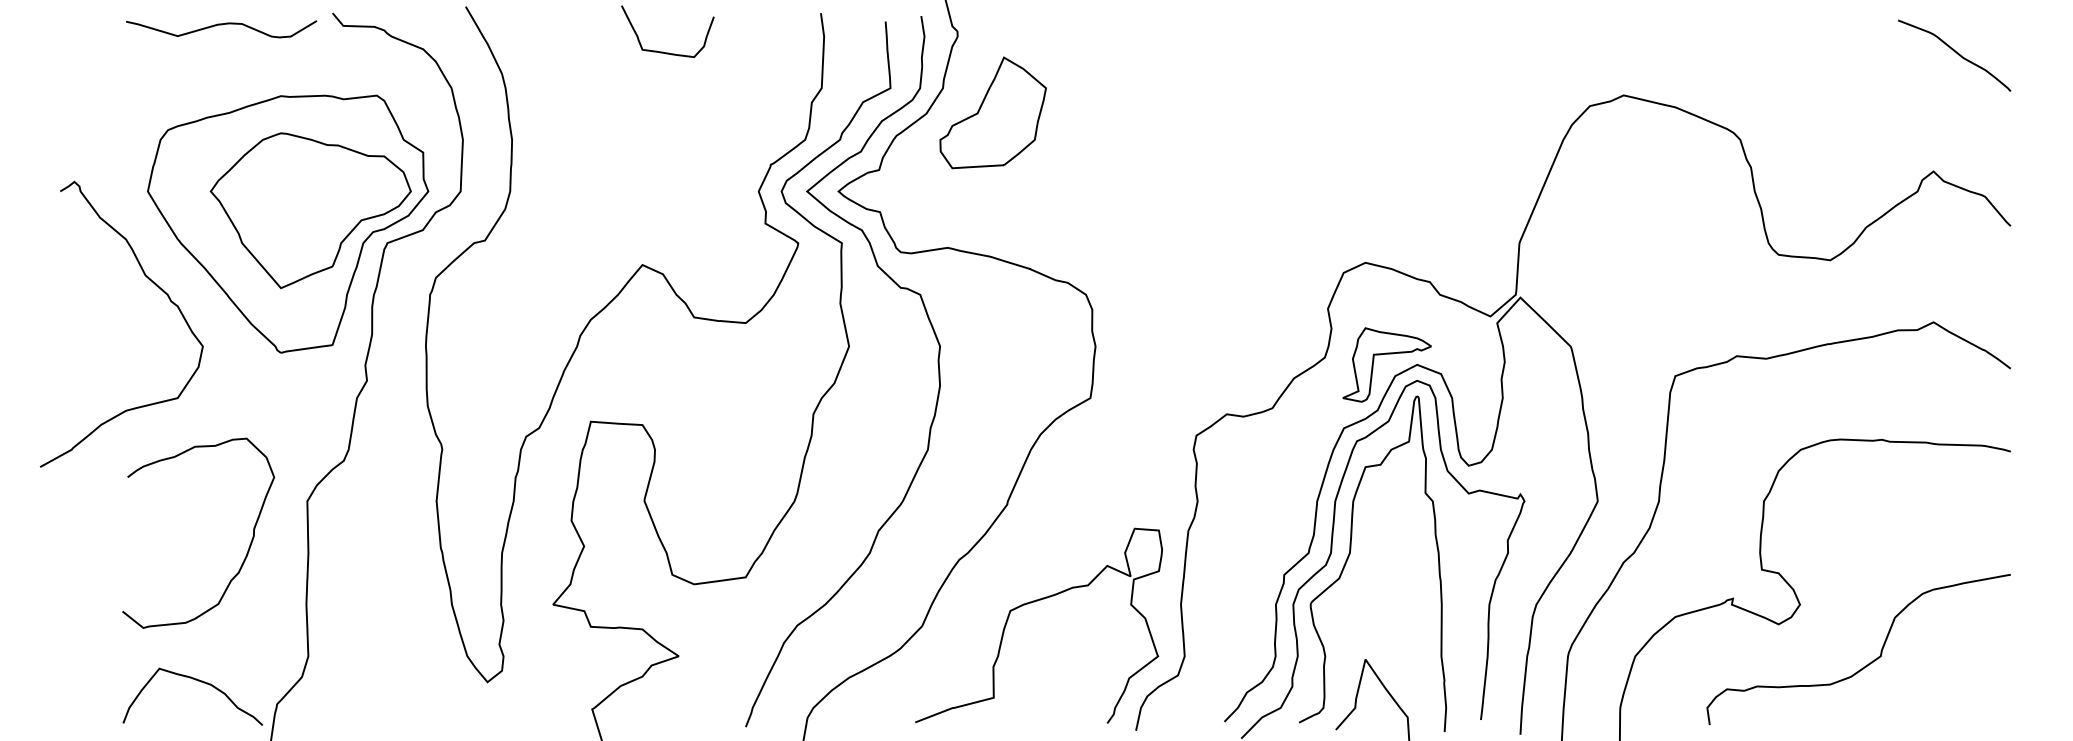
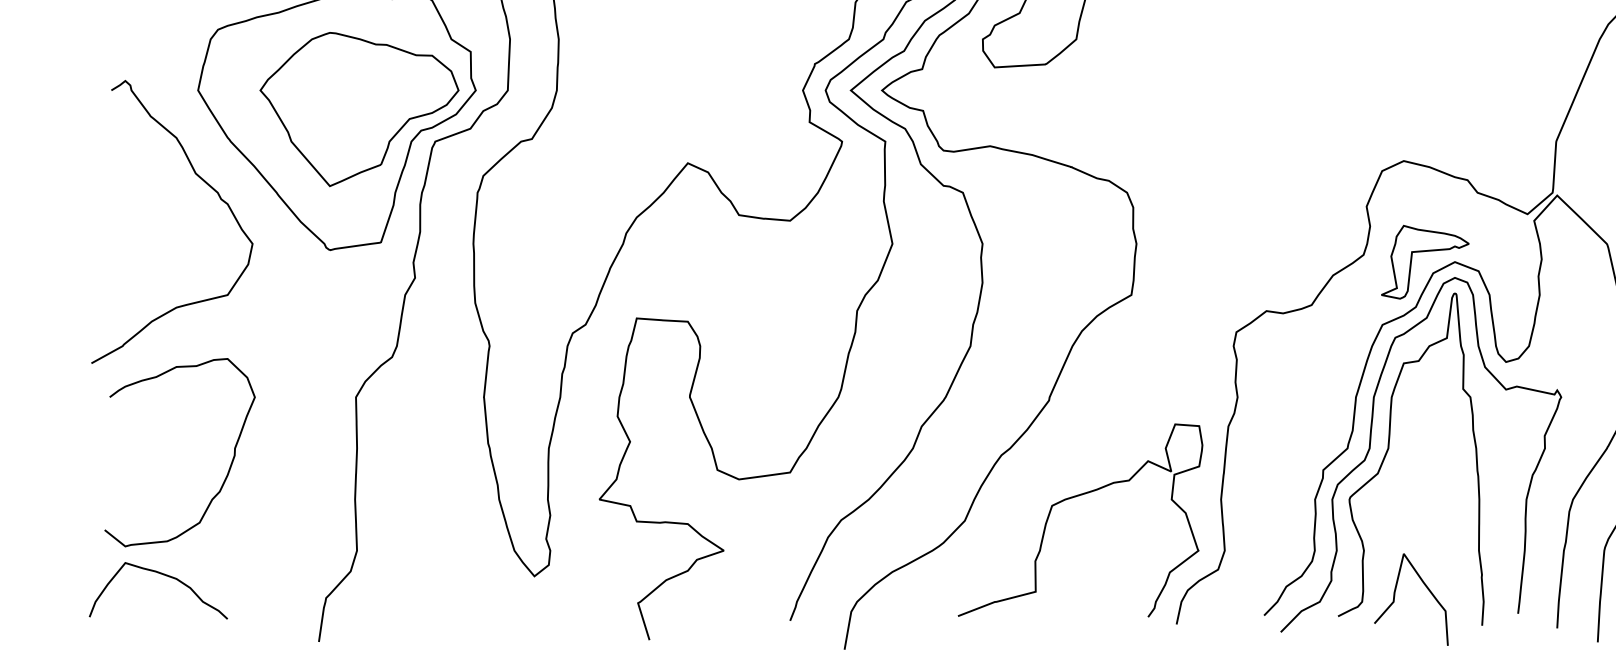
curve: (248, 547) -> (229, 466), moved
curve: (198, 681) -> (164, 575), moved

